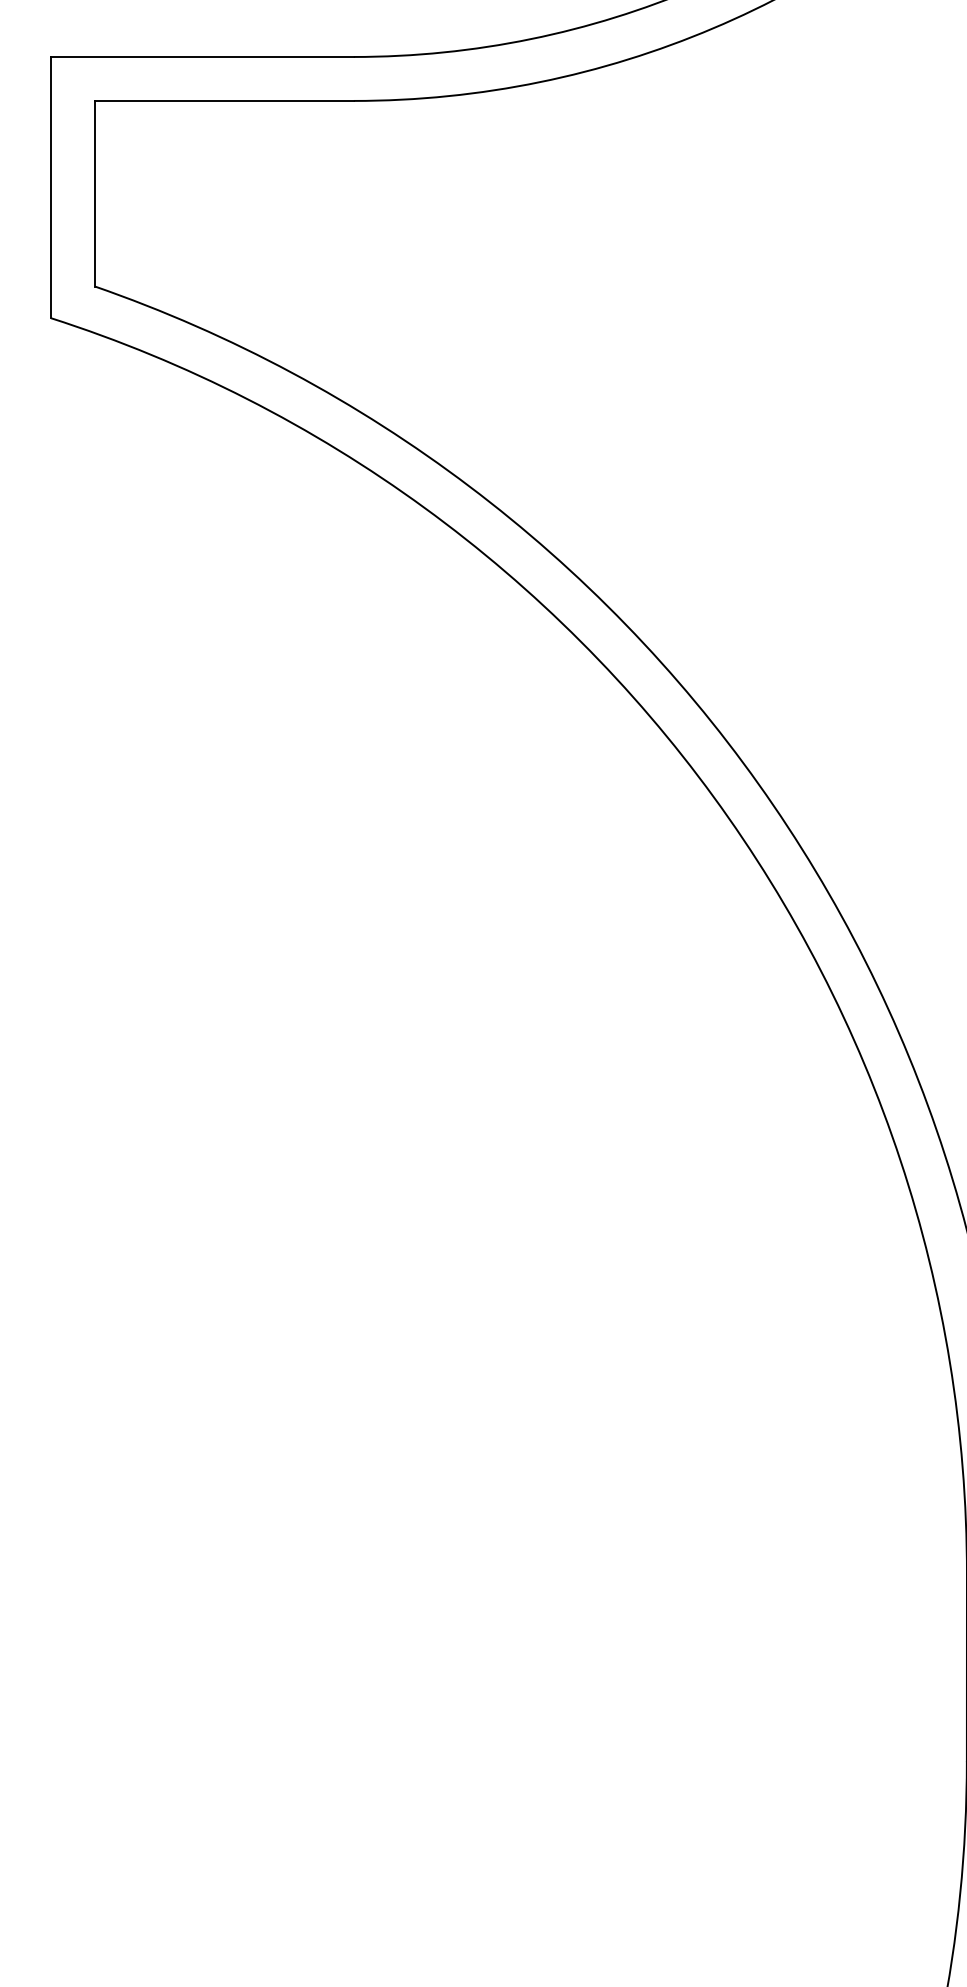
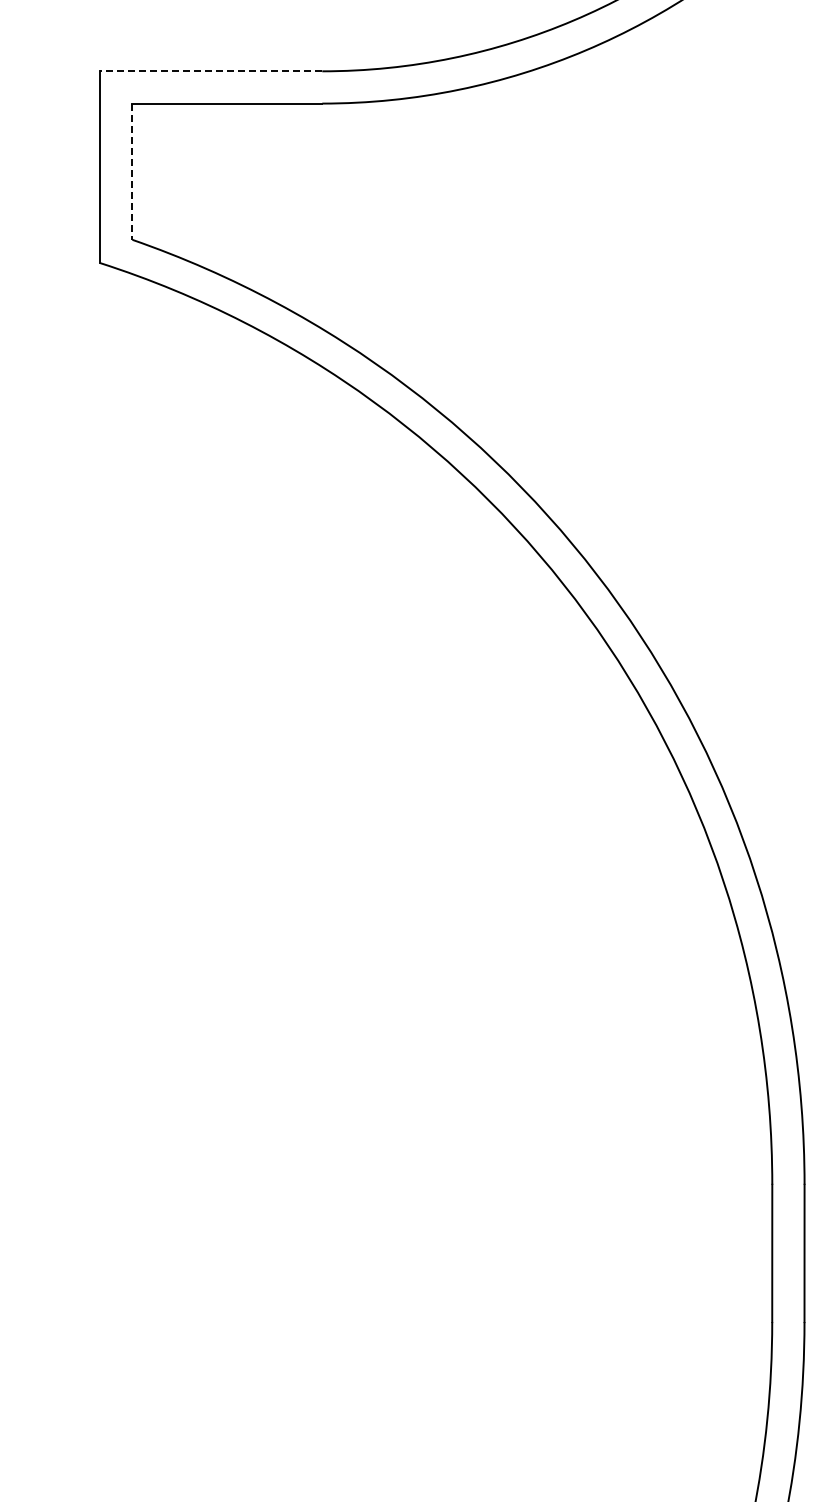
line: (201, 57) -> (210, 71), solid -> dashed
line: (95, 194) -> (132, 172), solid -> dashed

